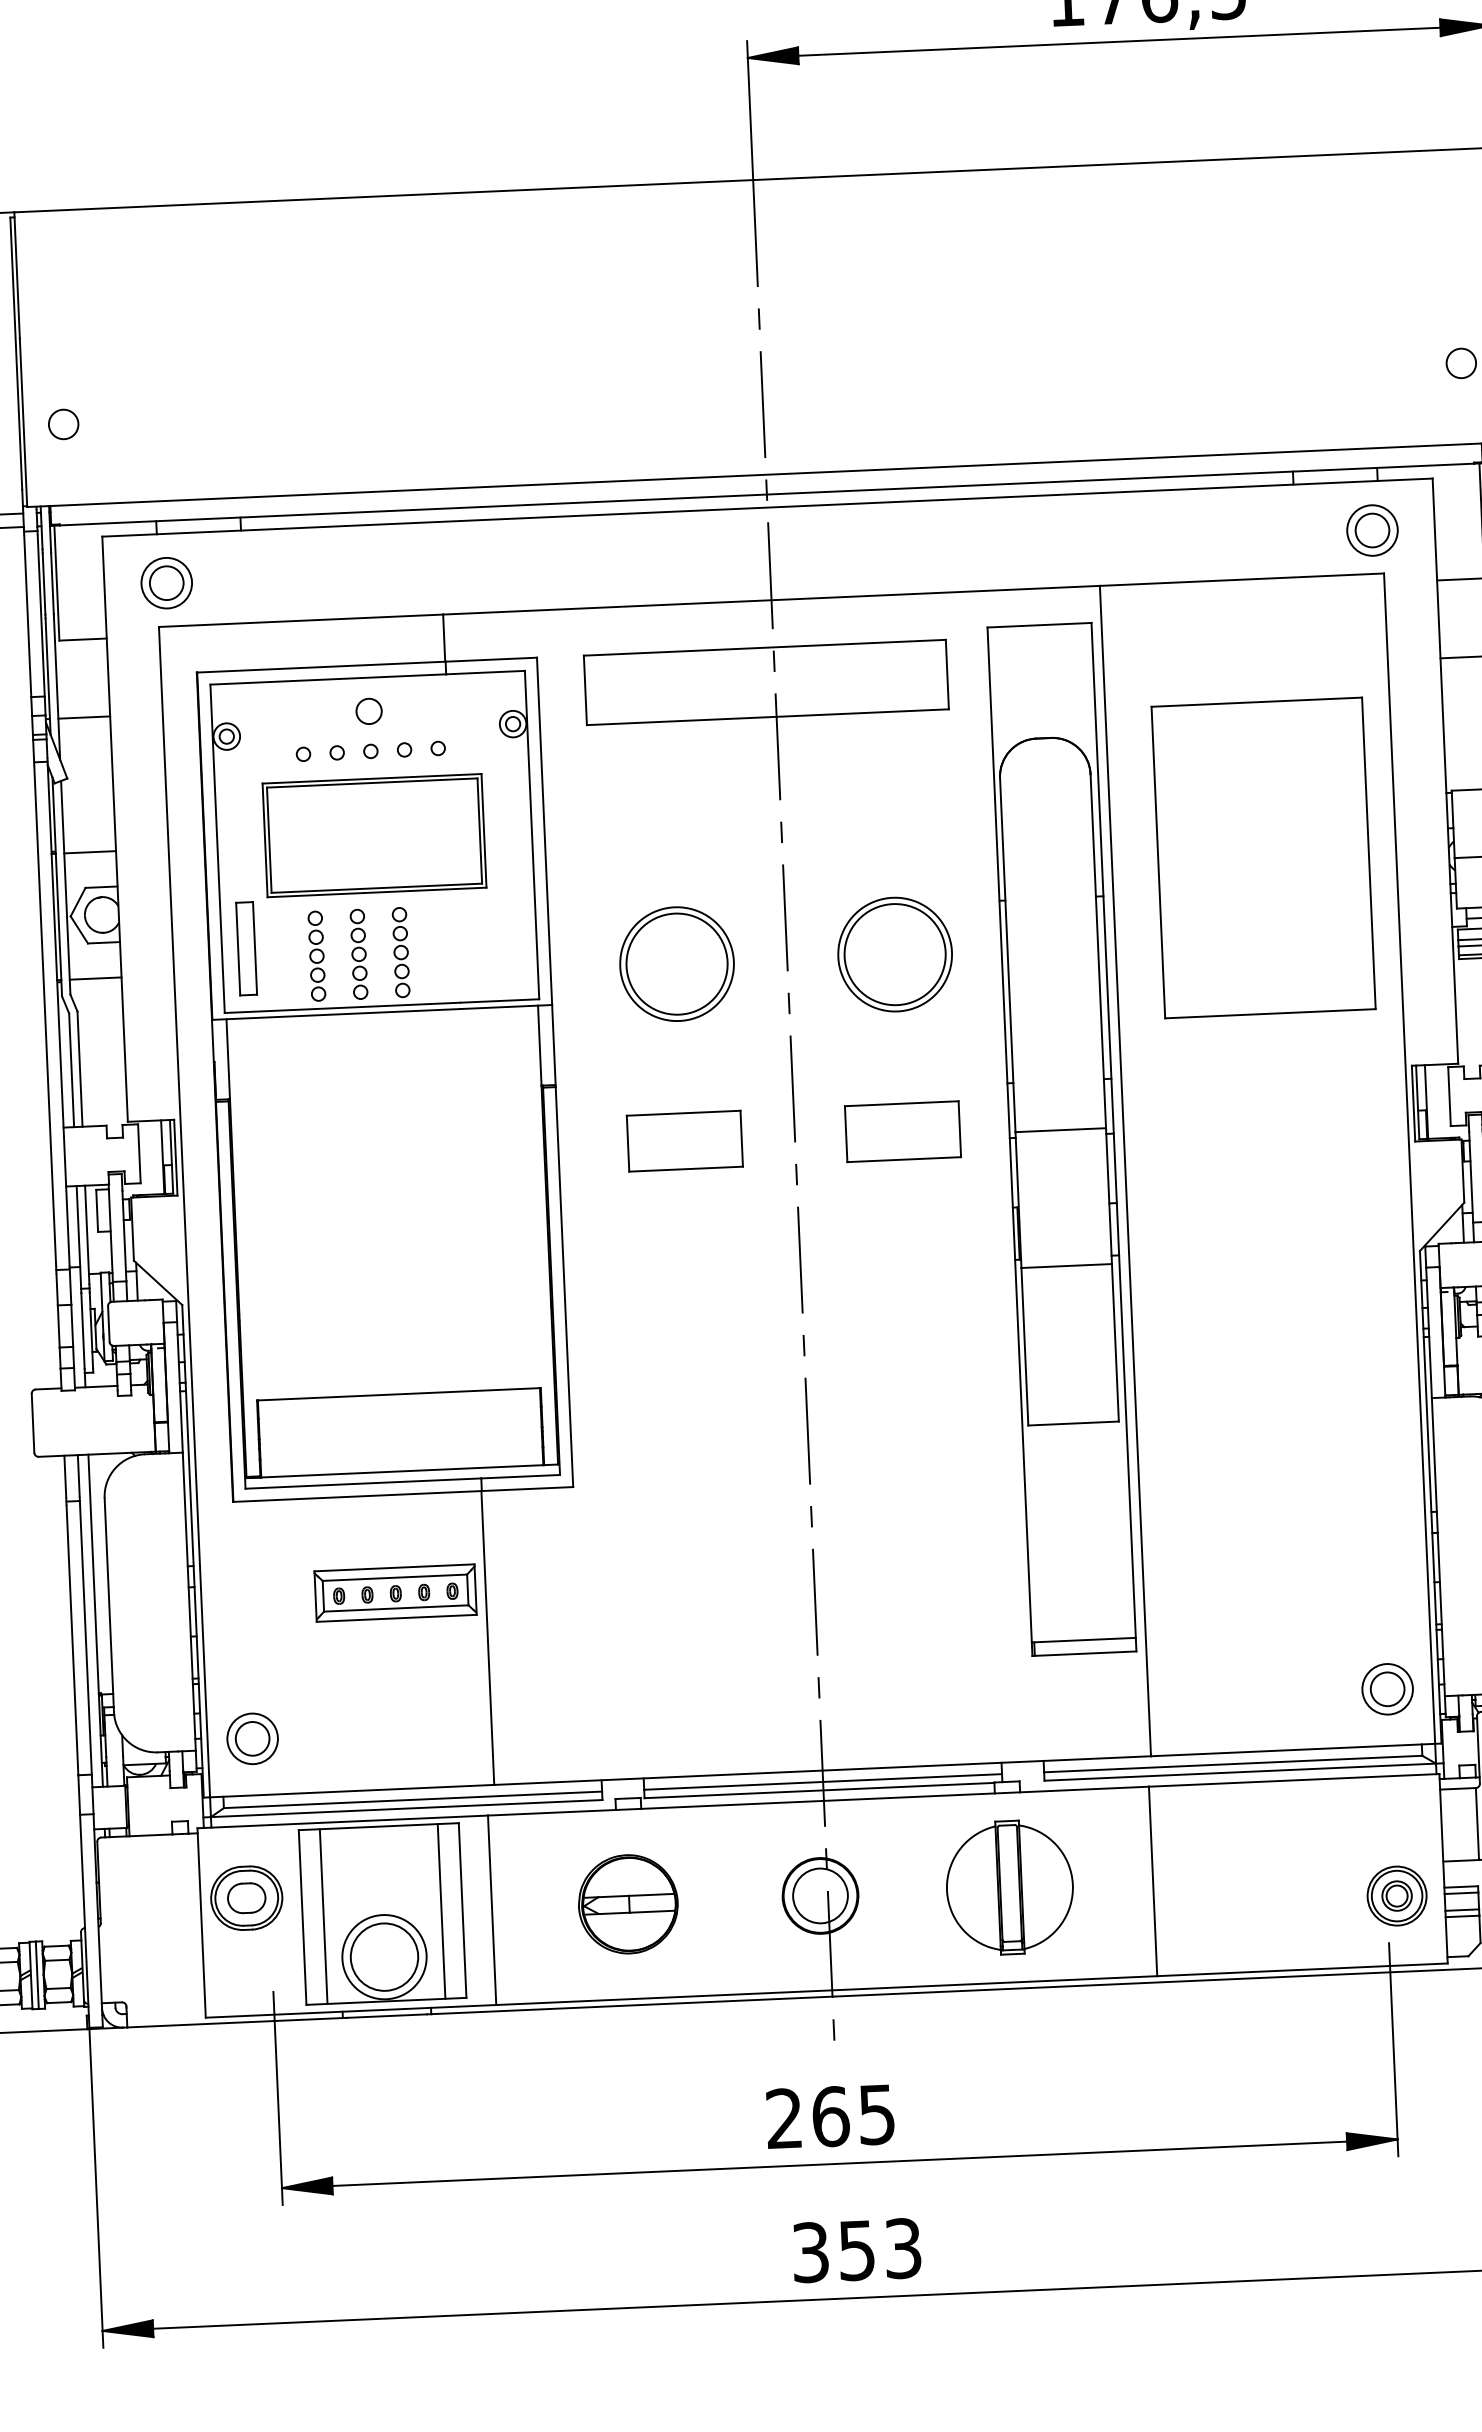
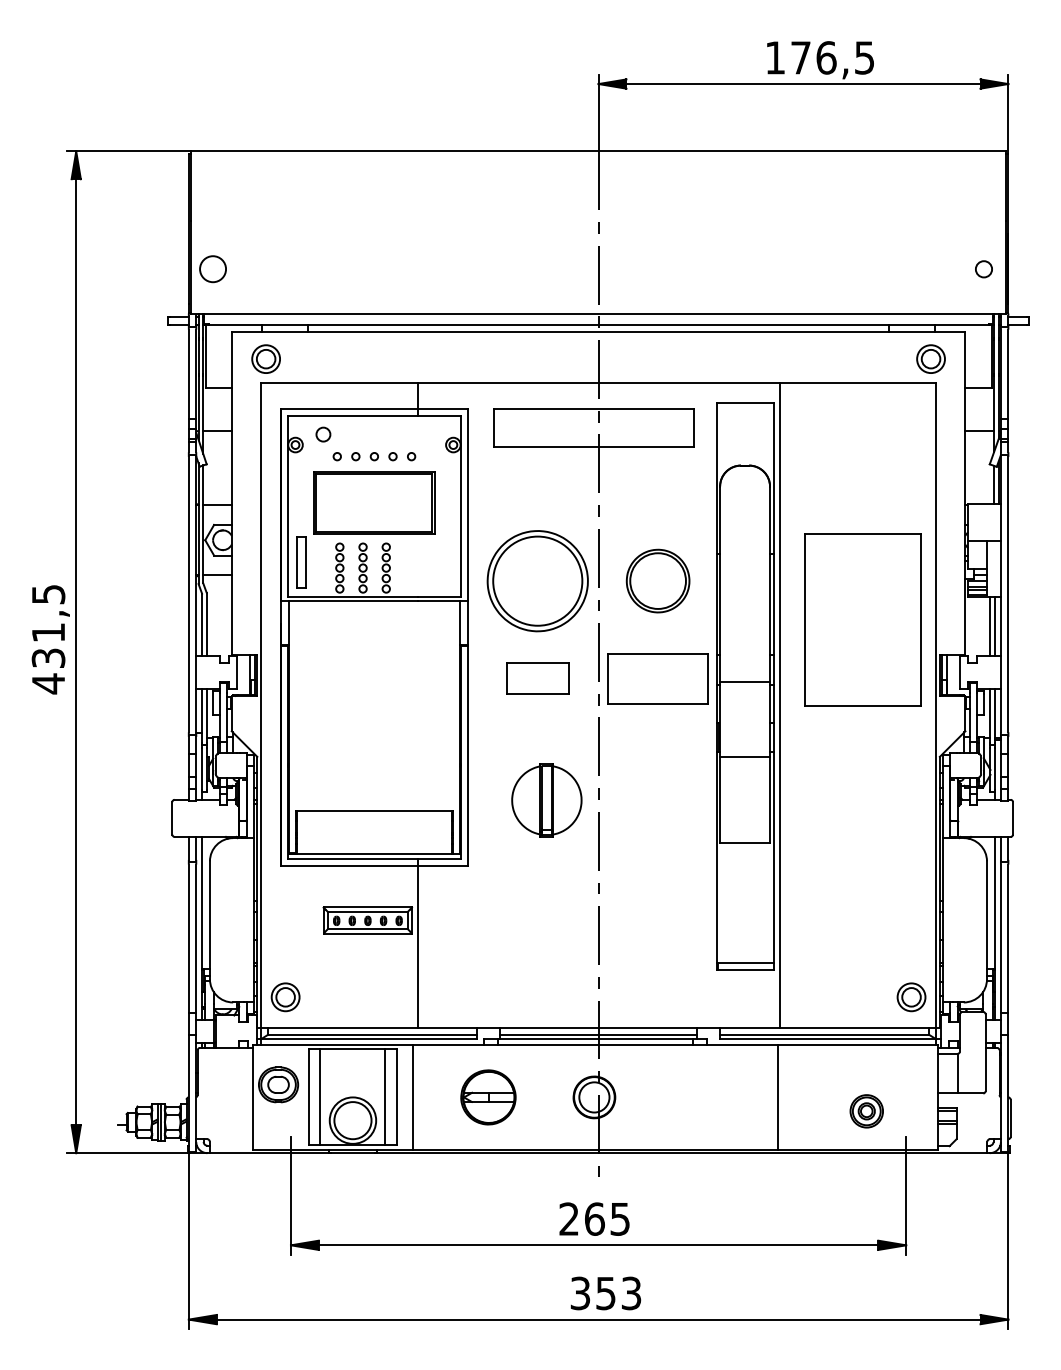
circle: (64, 424) -> (213, 269), size x1.6
circle: (369, 711) -> (323, 434), moved
part: (1262, 857) -> (862, 619), moved
part: (676, 963) -> (537, 580), size x1.6
part: (903, 1131) -> (658, 678), size x1.6
part: (1009, 1887) -> (546, 800), moved
part: (1396, 1896) -> (866, 1111), moved

